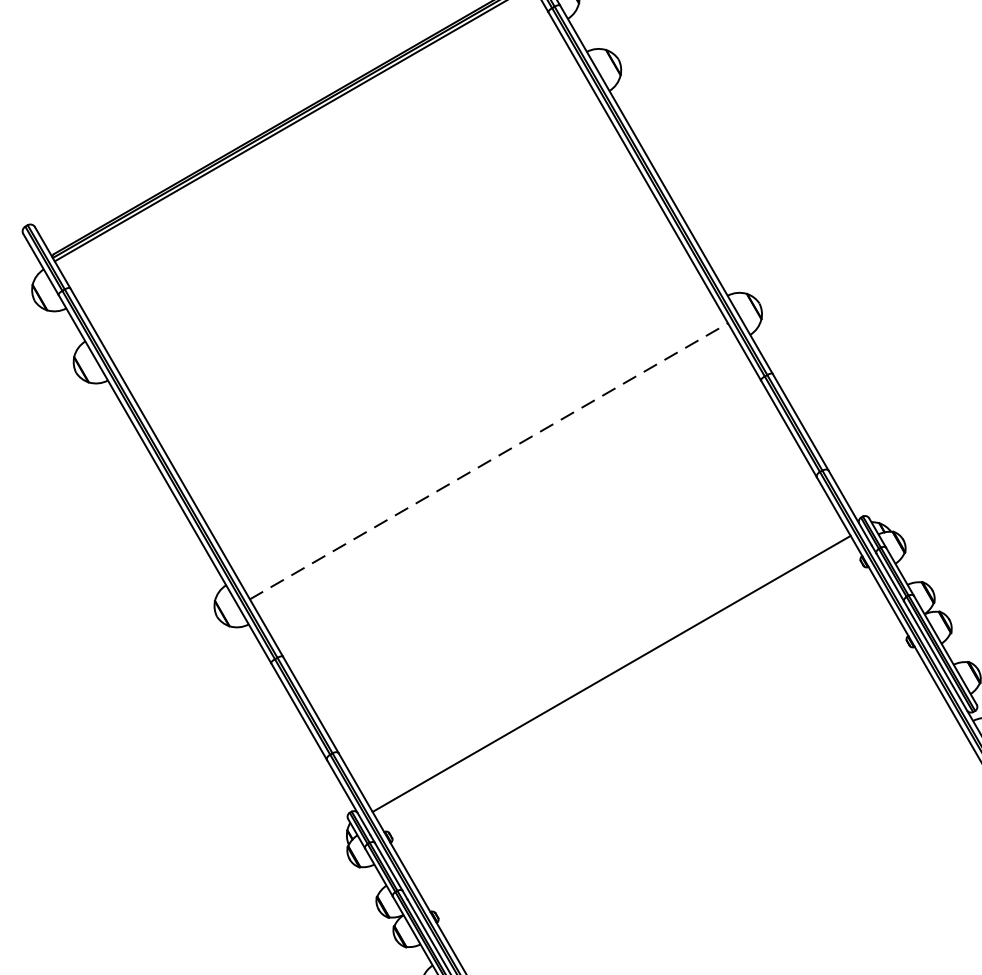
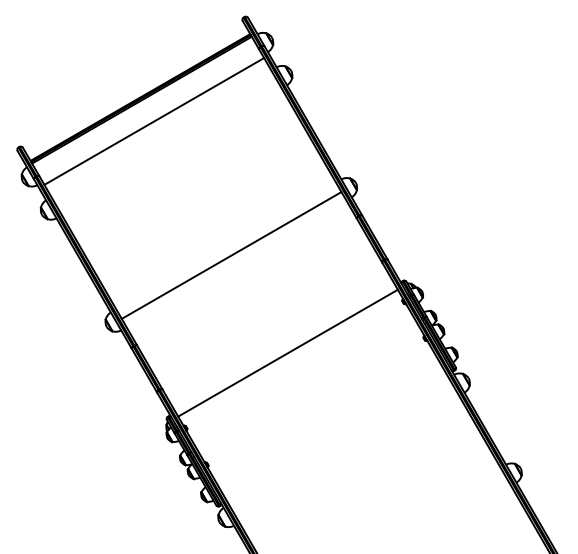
line: (321, 169) -> (154, 121), added
line: (488, 461) -> (231, 255), dashed -> solid

